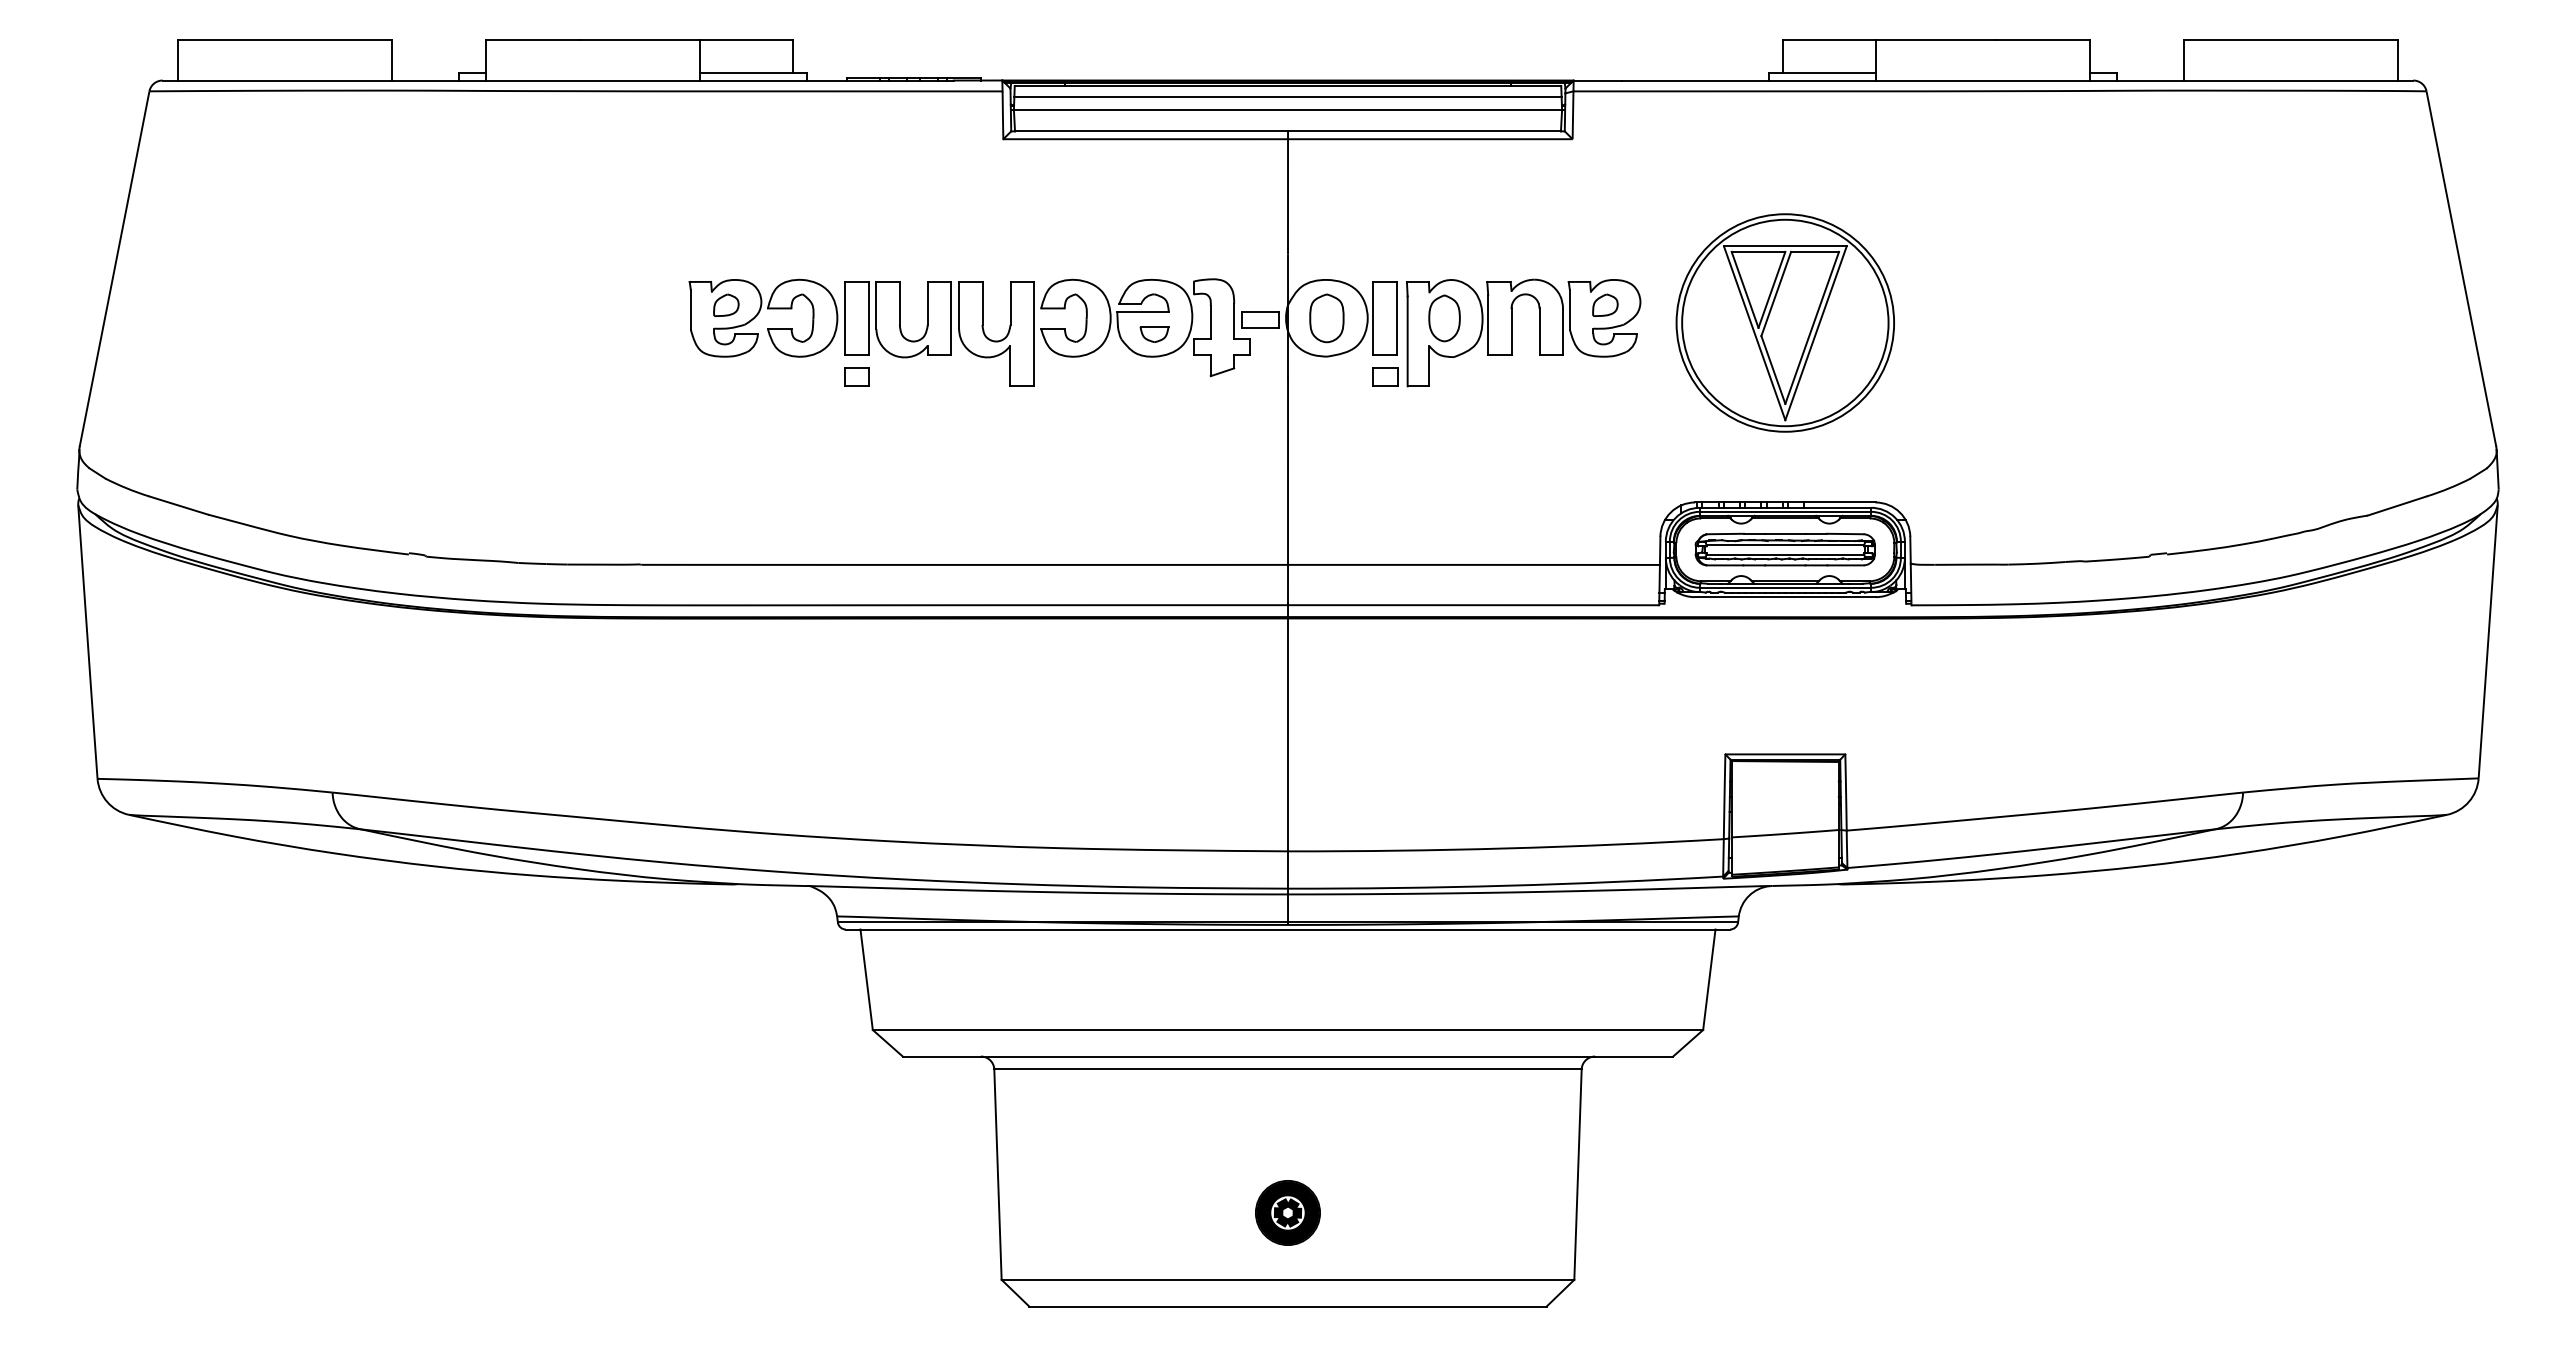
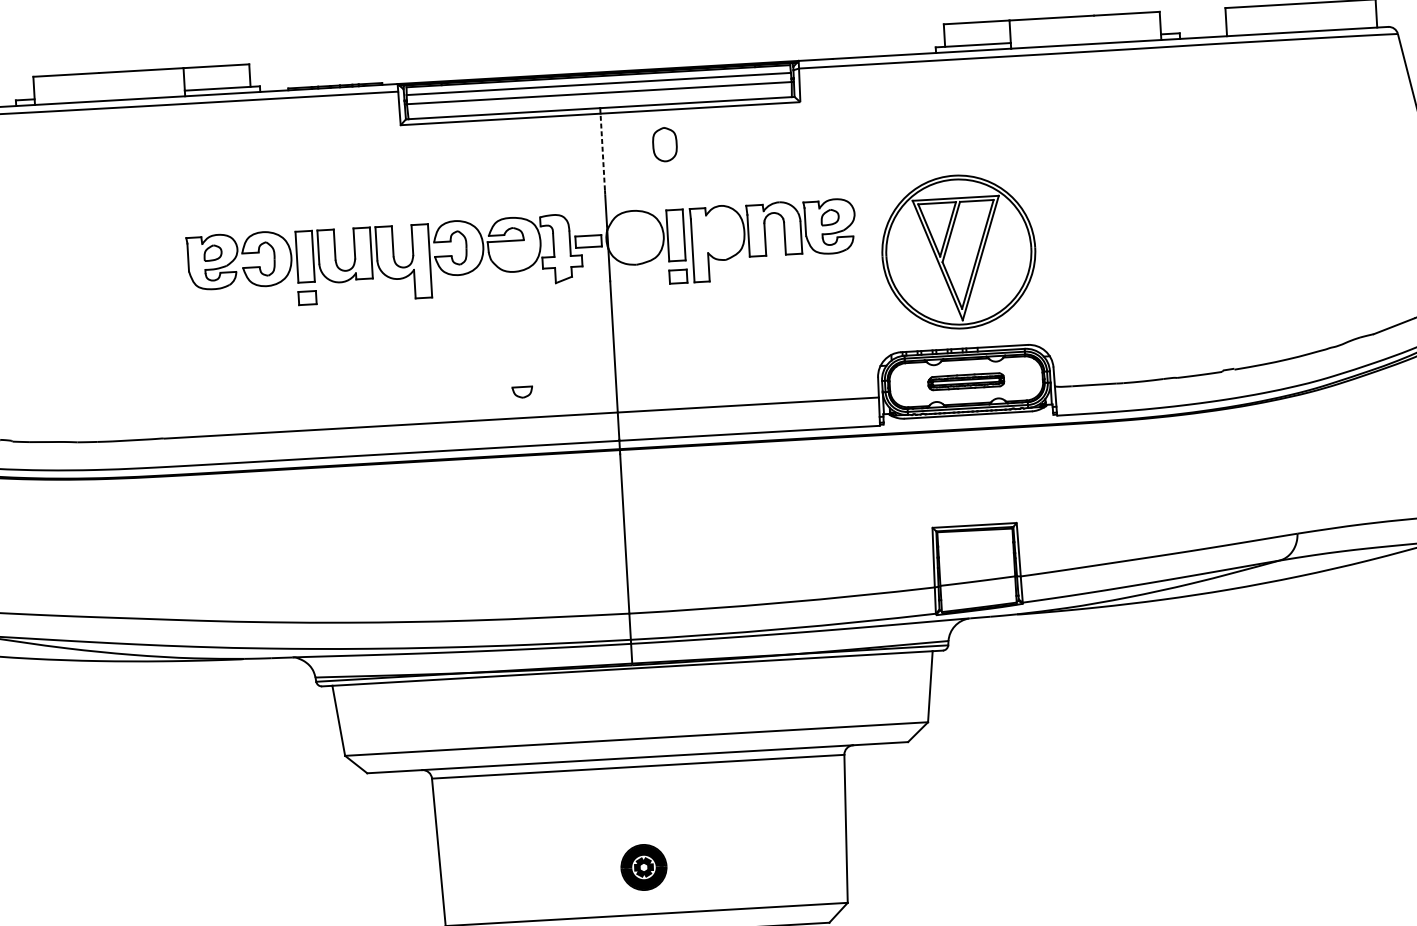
line: (1288, 193) -> (603, 151), solid -> dashed
part: (1326, 318) -> (664, 144), moved
part: (1444, 318) -> (717, 233), removed
part: (1784, 322) -> (958, 251), moved
part: (1154, 334) -> (522, 392), moved
part: (1784, 549) -> (965, 381), size x0.6

